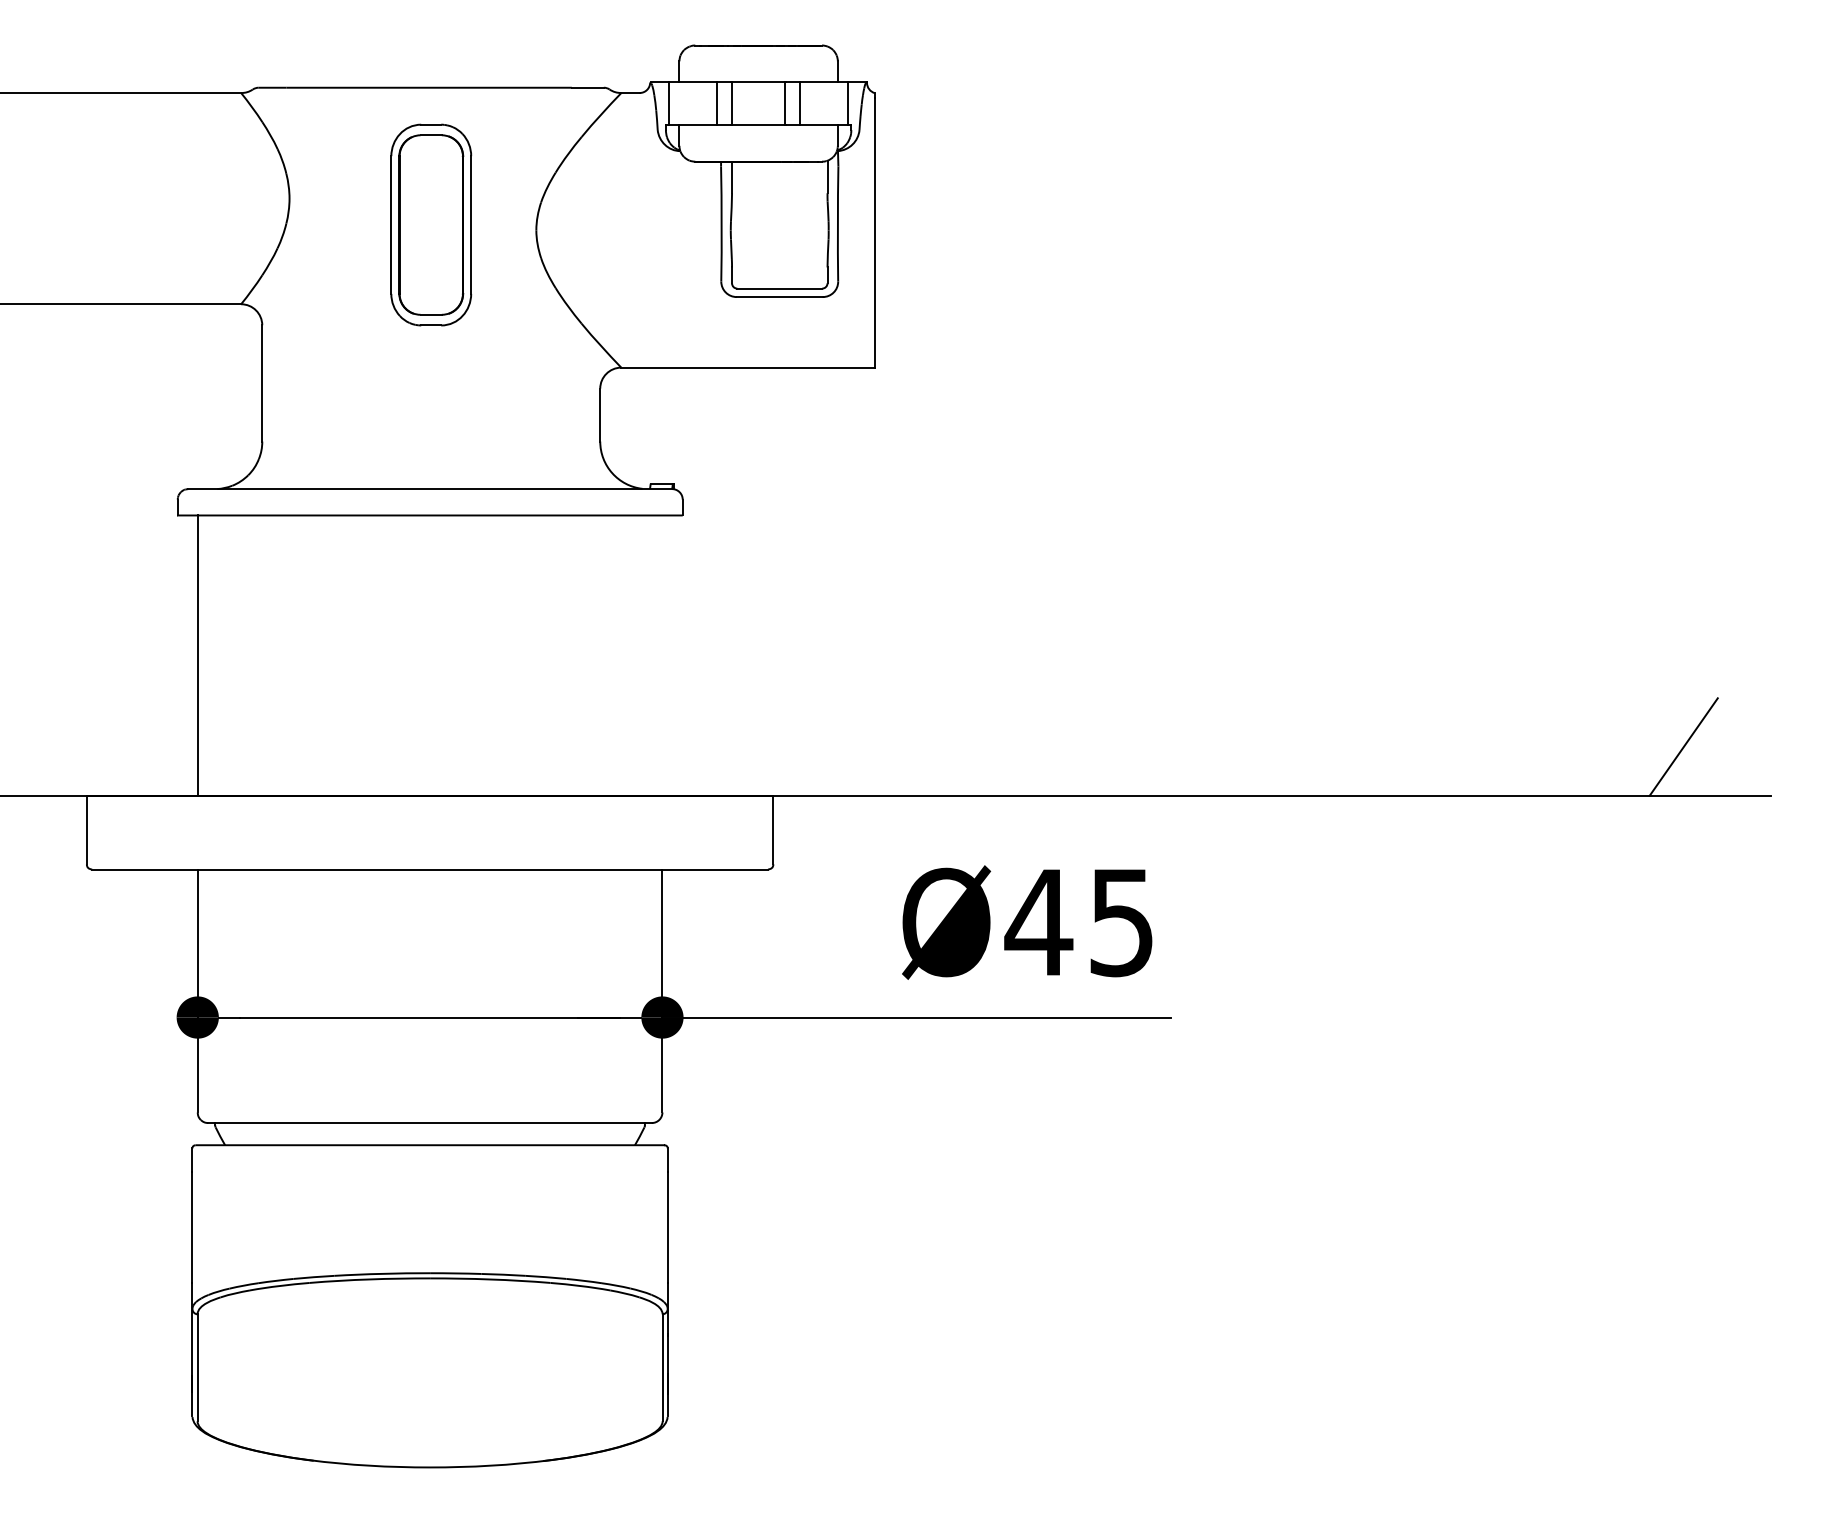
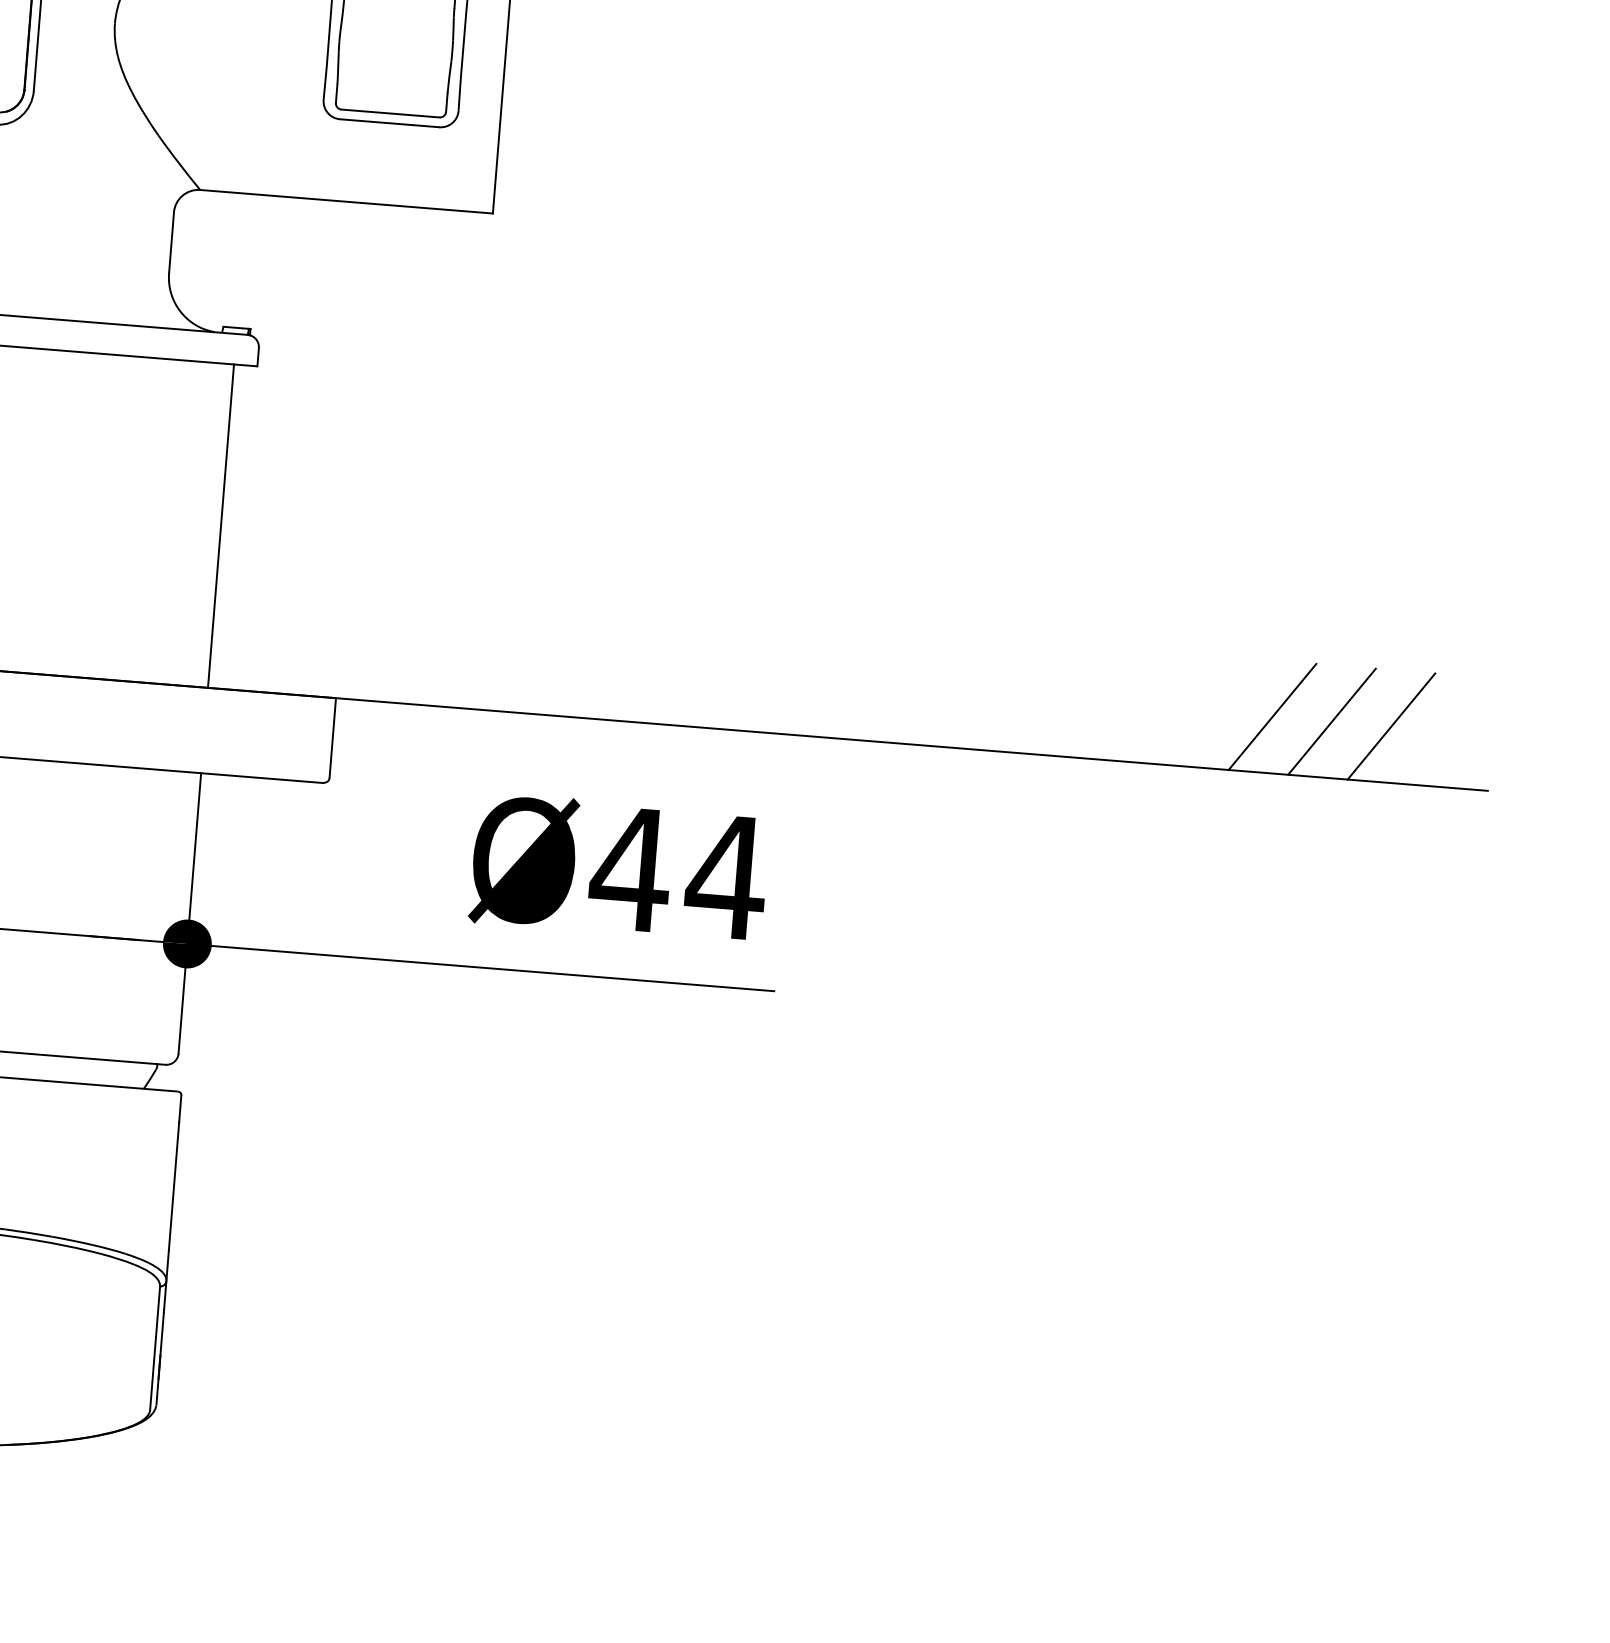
line: (662, 655) -> (221, 526), added
line: (1580, 746) -> (1272, 716), added
line: (1632, 746) -> (1332, 721), added
text: (1121, 923) -> (725, 878), Ø45 -> Ø44

